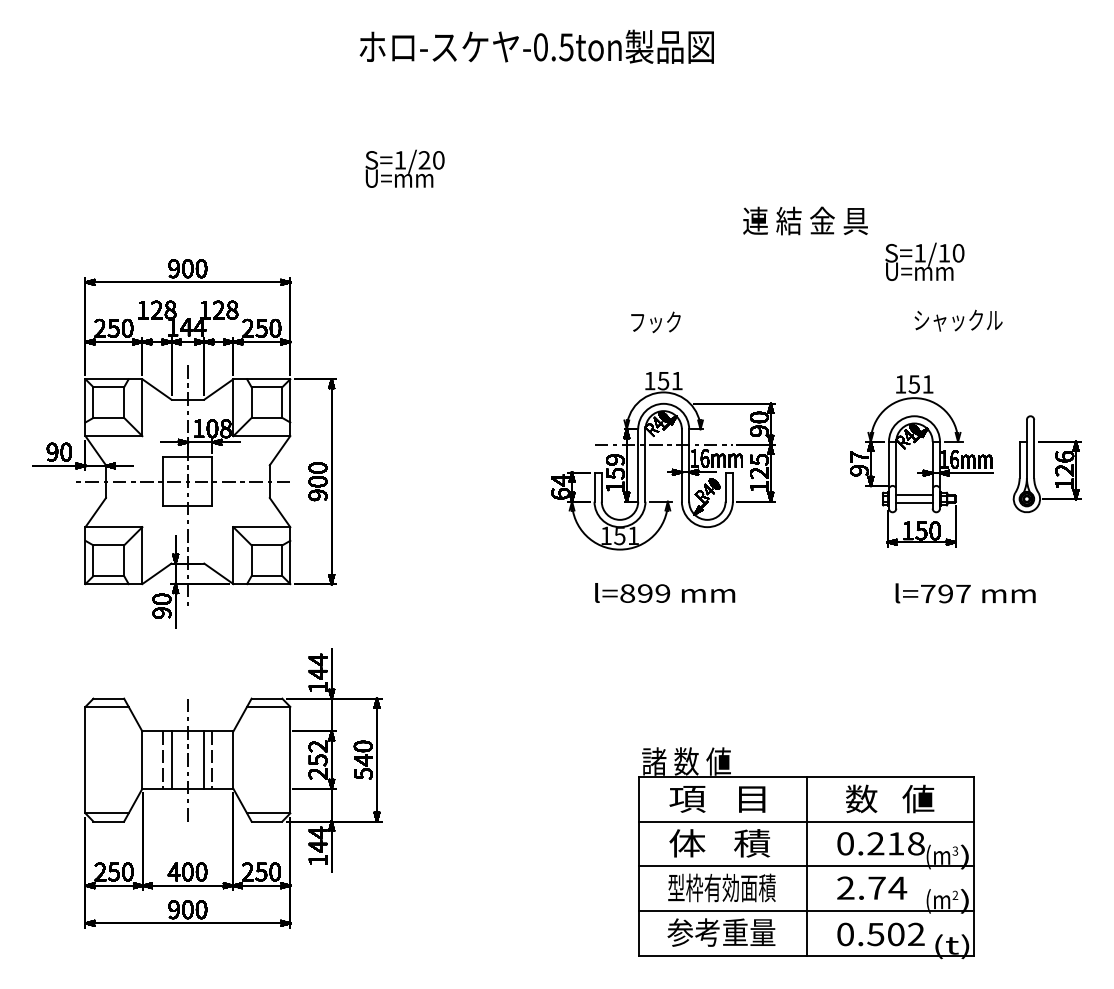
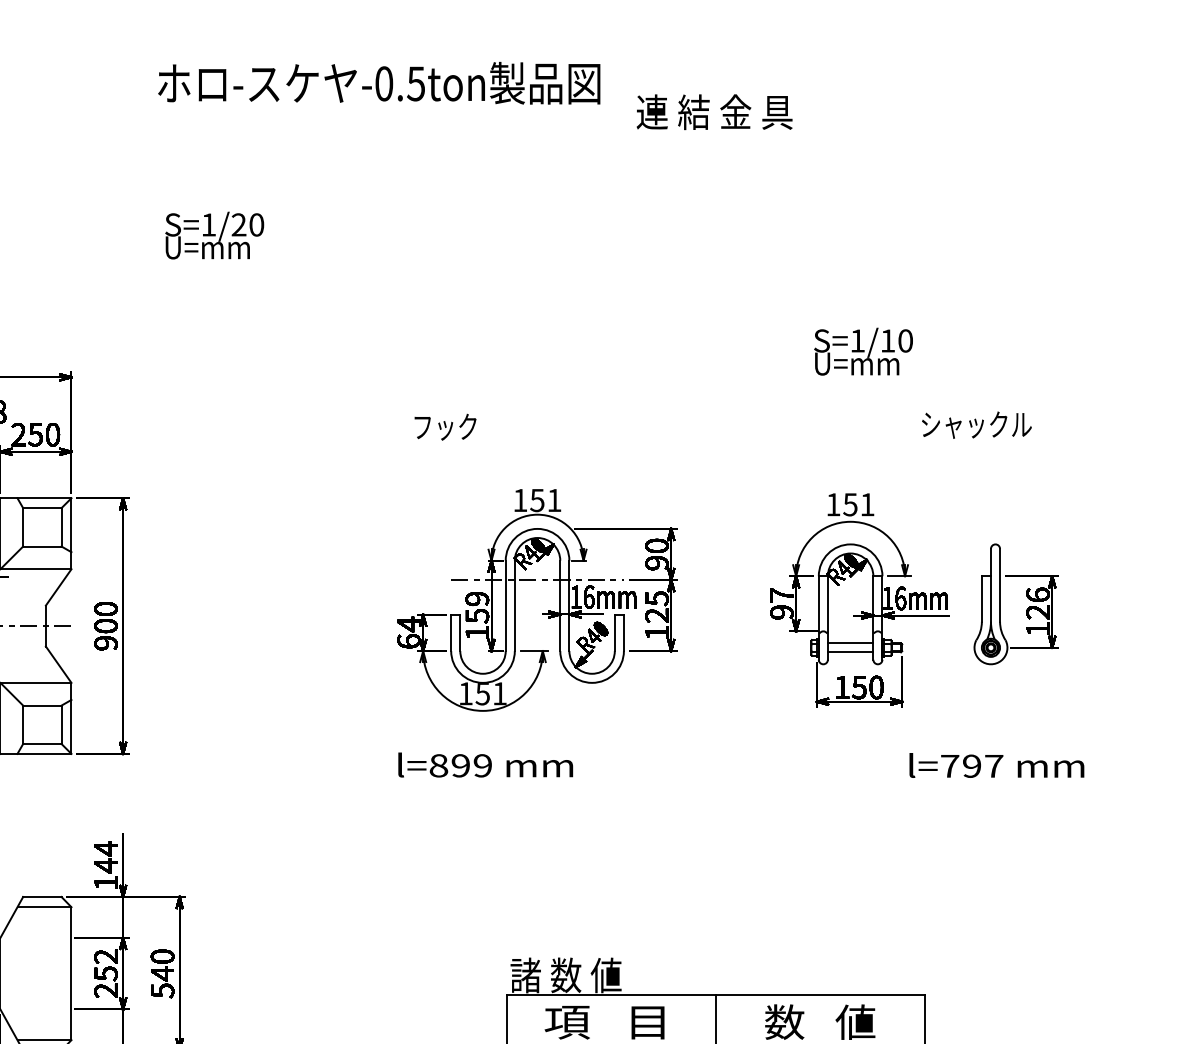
text: (805, 220) -> (714, 111), moved
text: (958, 320) -> (976, 424), moved
text: (655, 322) -> (444, 427), moved
text: (665, 592) -> (486, 764), moved
text: (965, 593) -> (996, 765), moved

